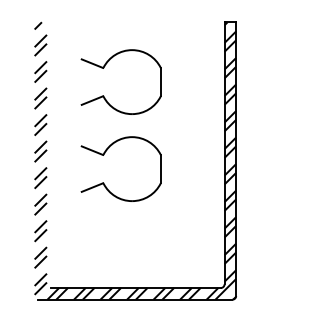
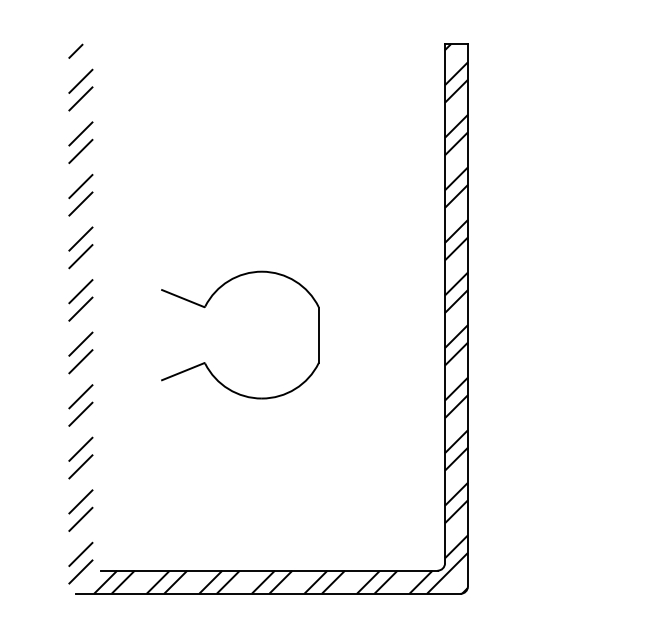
part: (105, 66) -> (209, 131), removed

